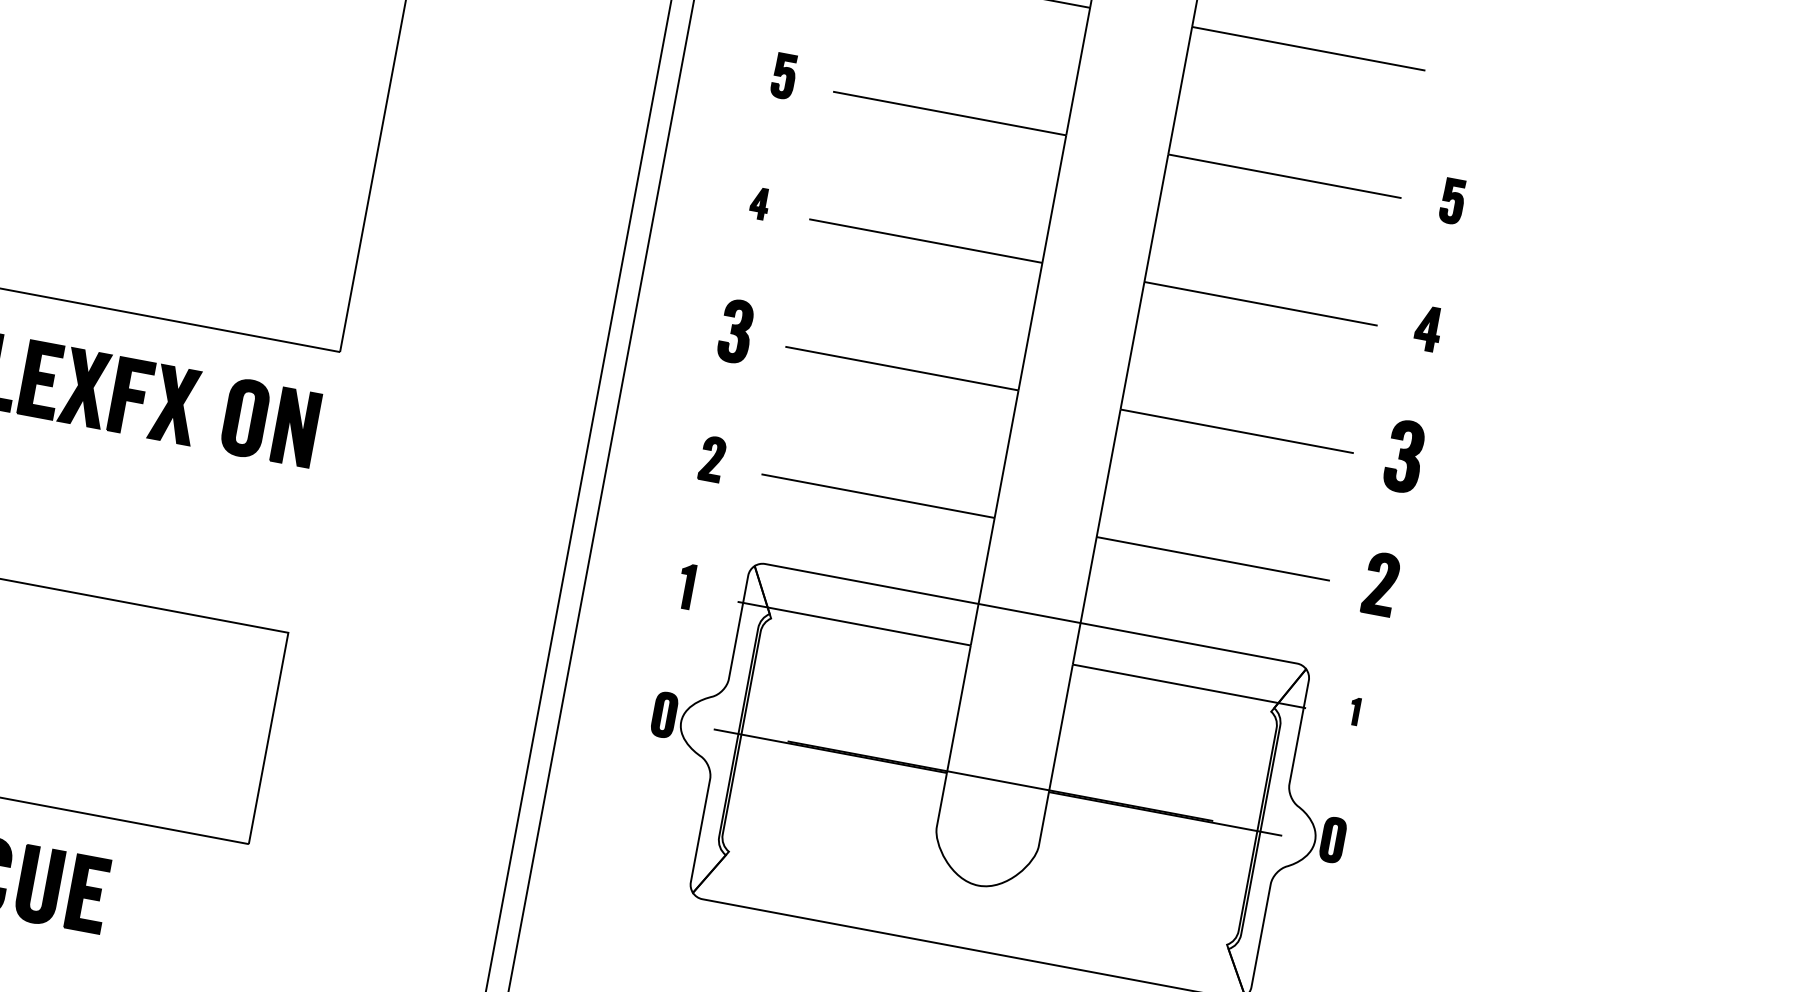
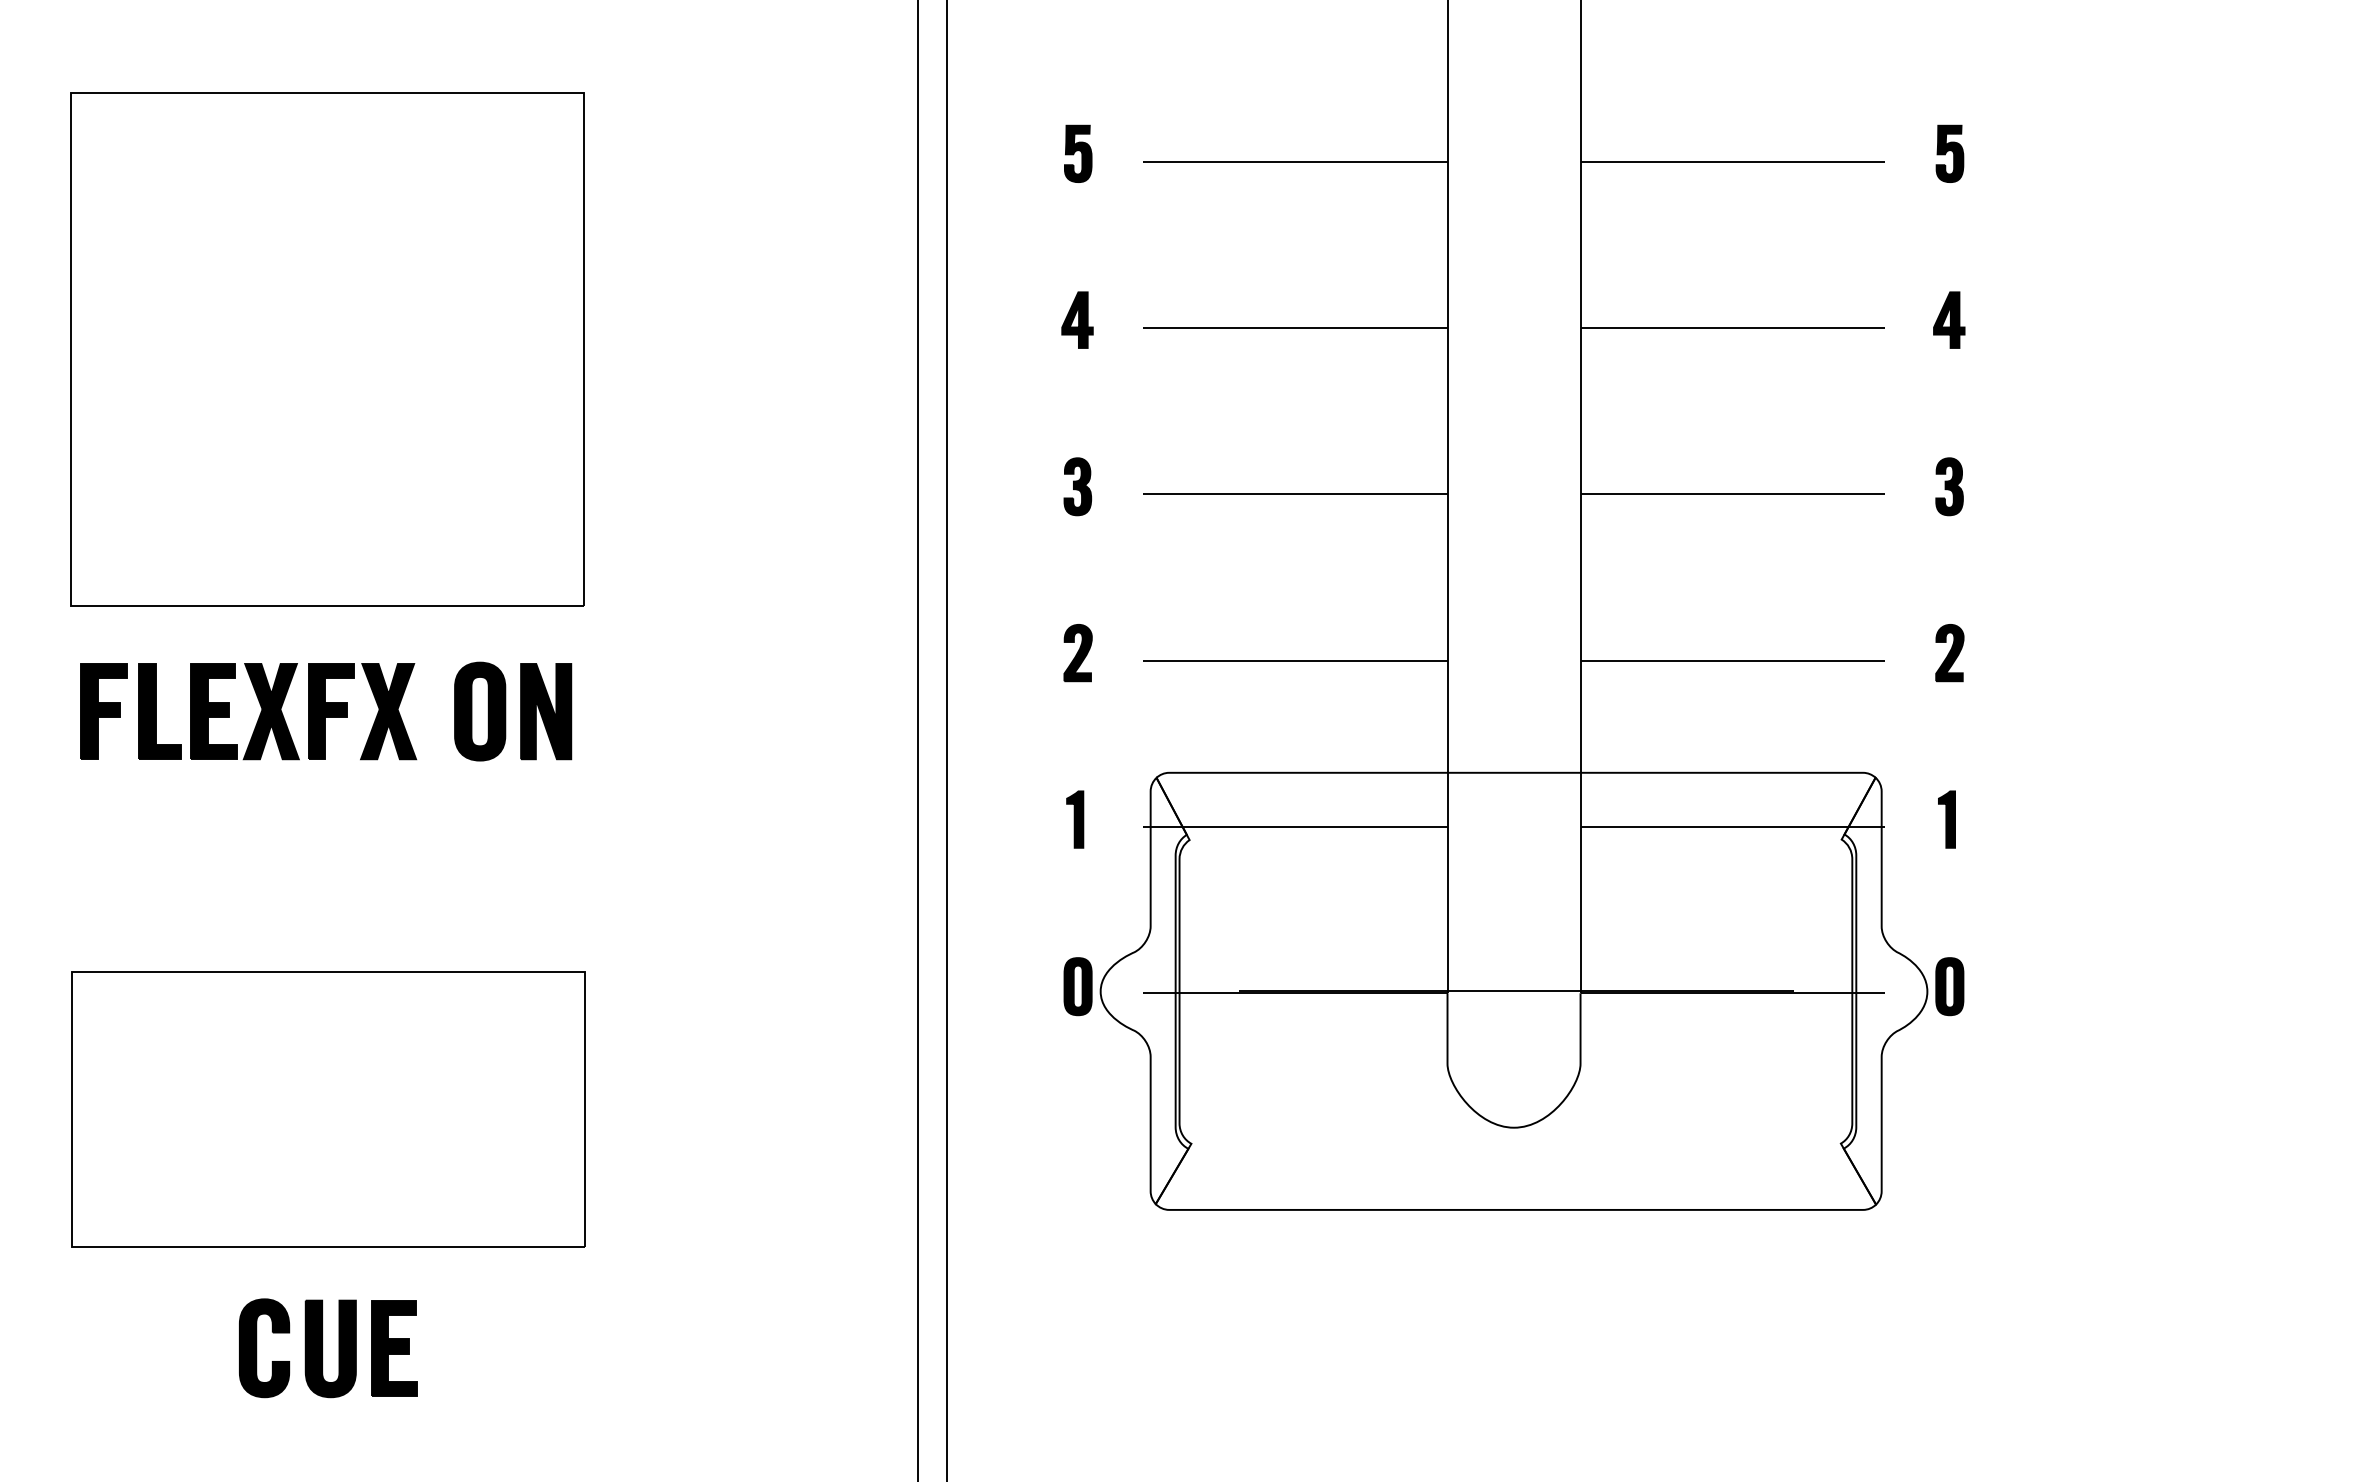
part: (759, 203) -> (1077, 319), size x1.43
part: (735, 331) -> (1077, 486), size x0.71
part: (1404, 456) -> (1949, 486), size x0.62
part: (1380, 584) -> (1949, 653), size x0.71
part: (1354, 711) -> (1946, 819), size x1.67

